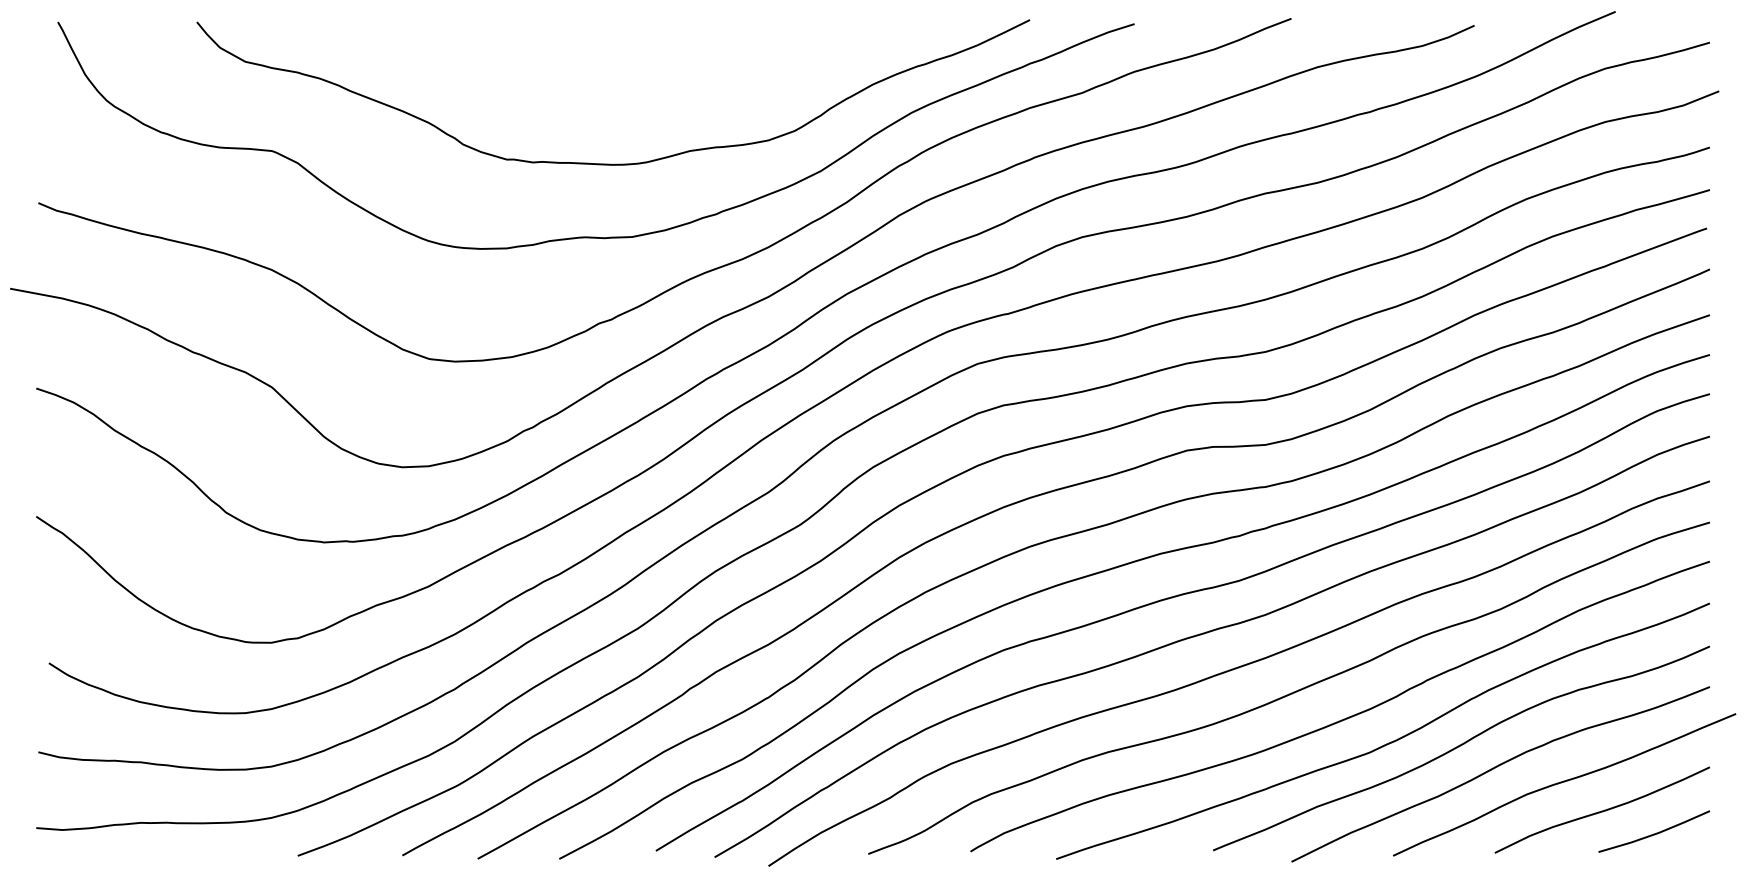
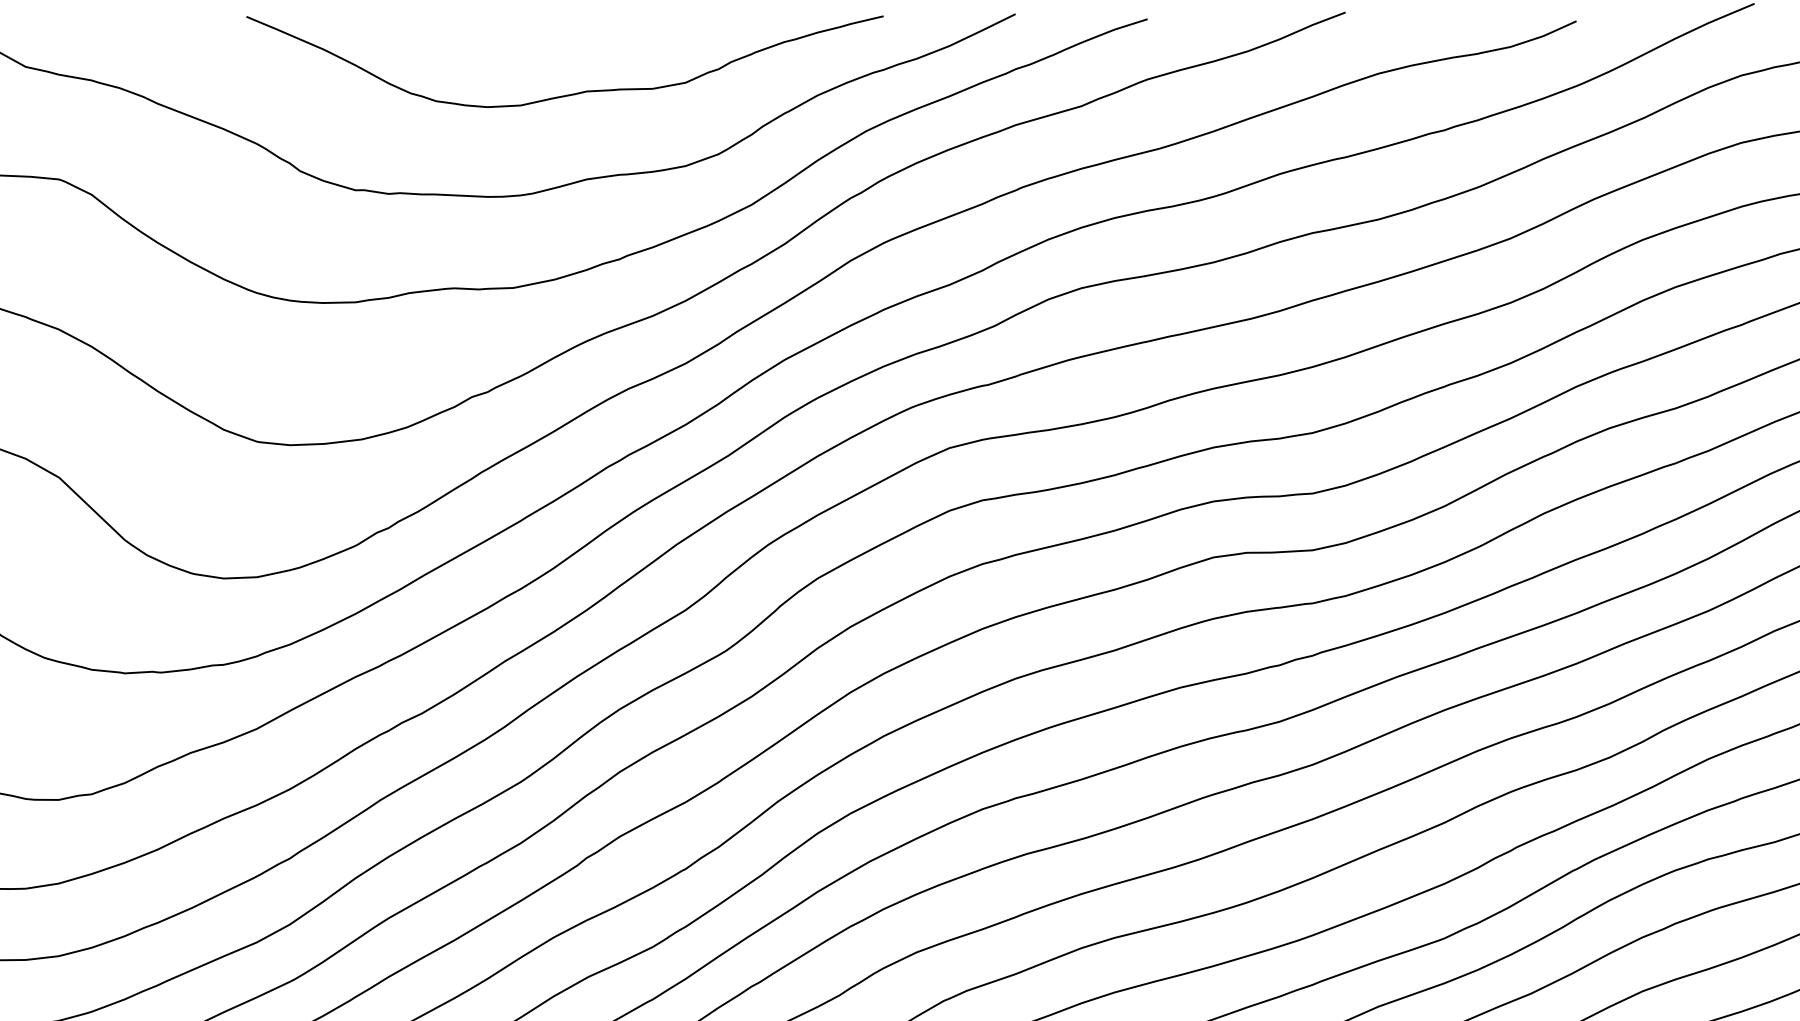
curve: (679, 82) -> (573, 92), added

